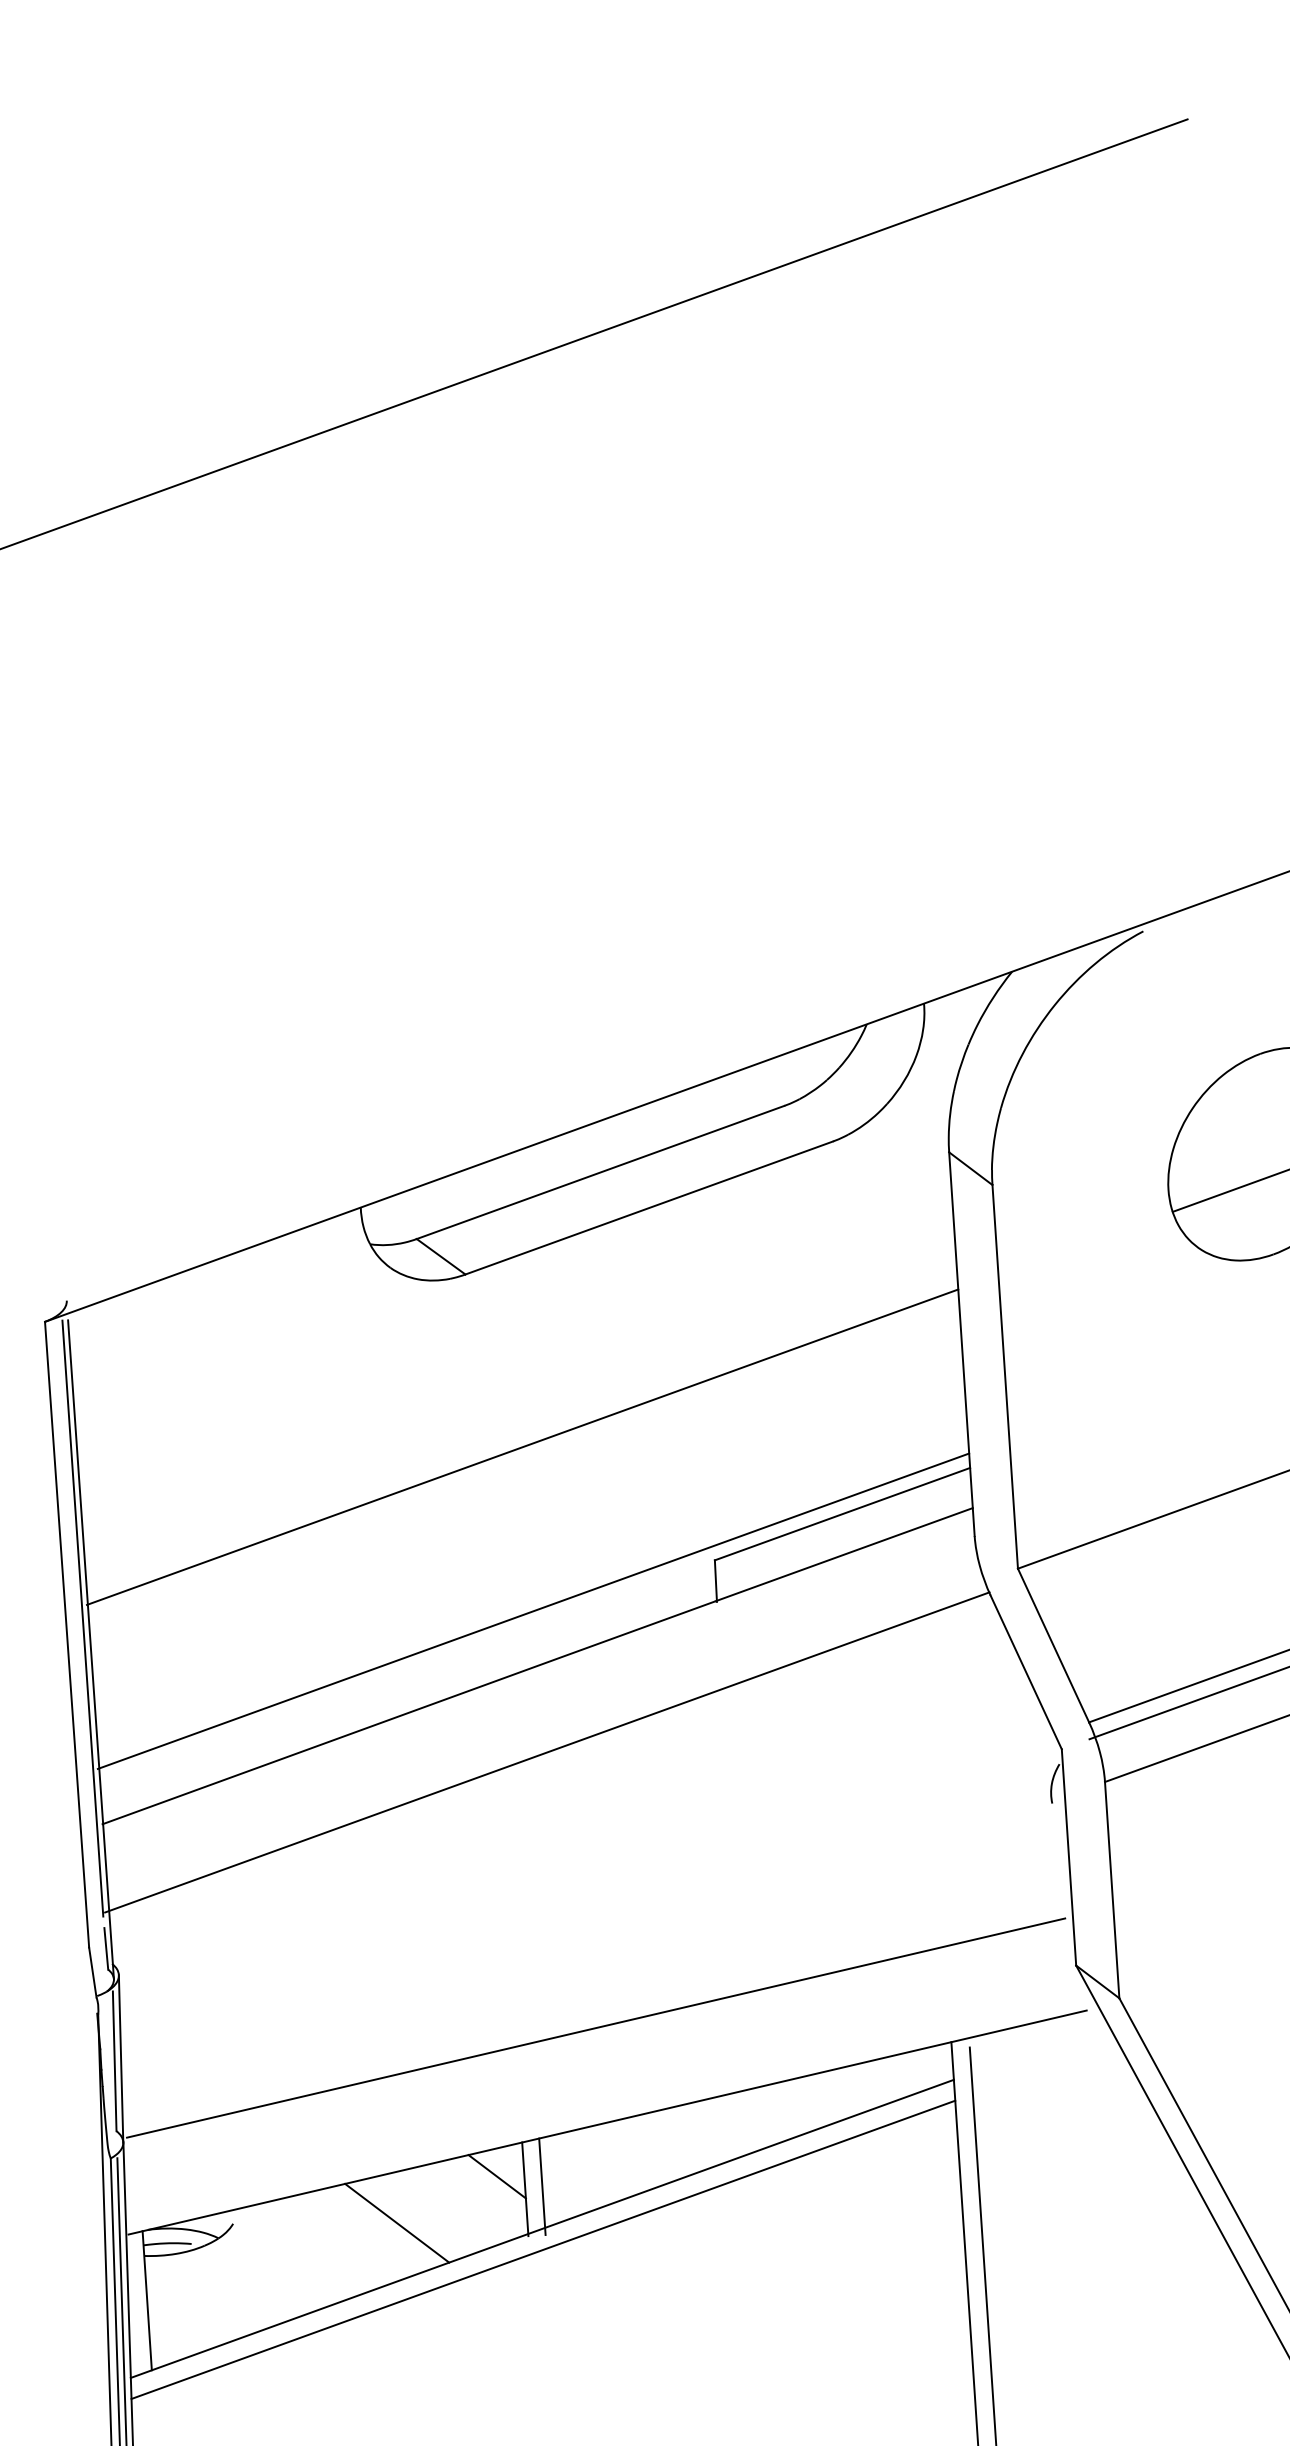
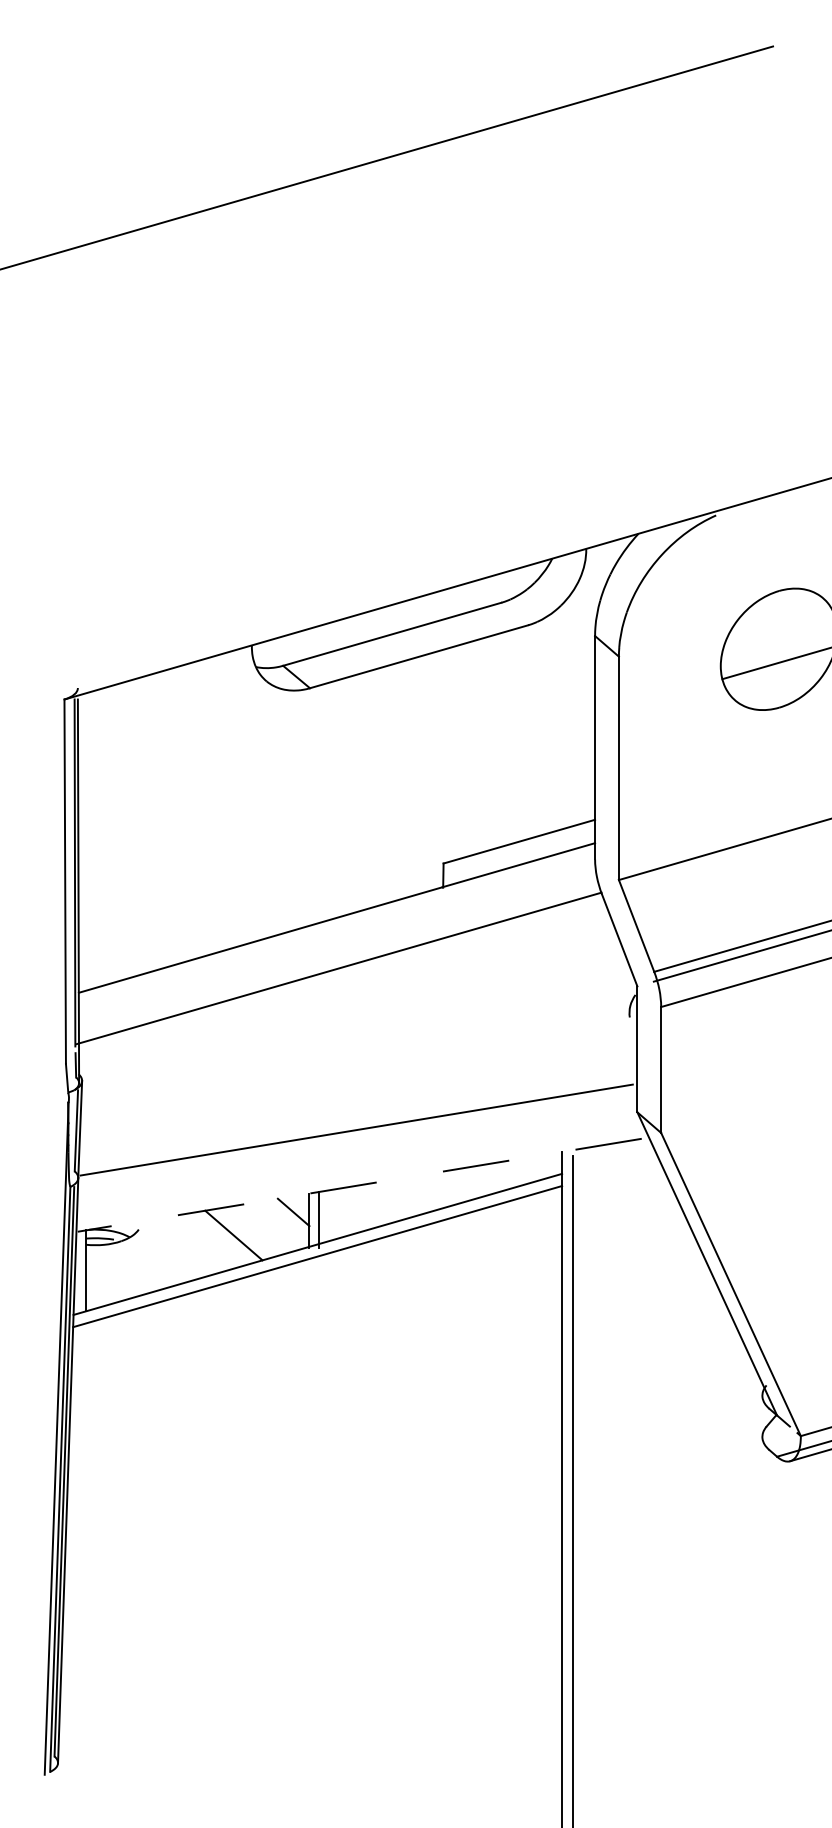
line: (522, 1447) -> (336, 790), removed
line: (533, 1610) -> (336, 885), removed
line: (607, 2122) -> (359, 1185), solid -> dashed

